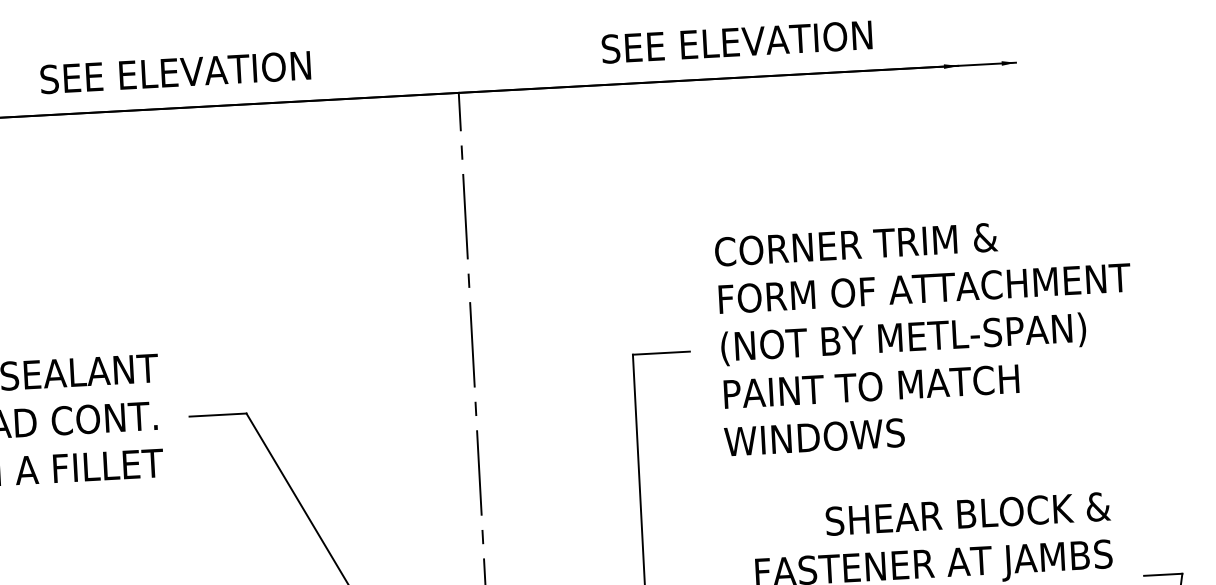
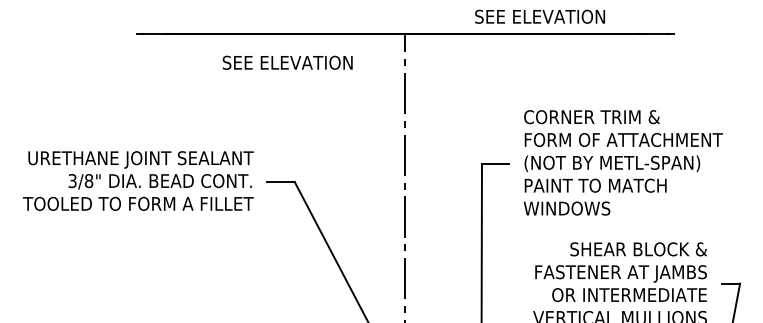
text: (175, 71) -> (287, 62), moved

